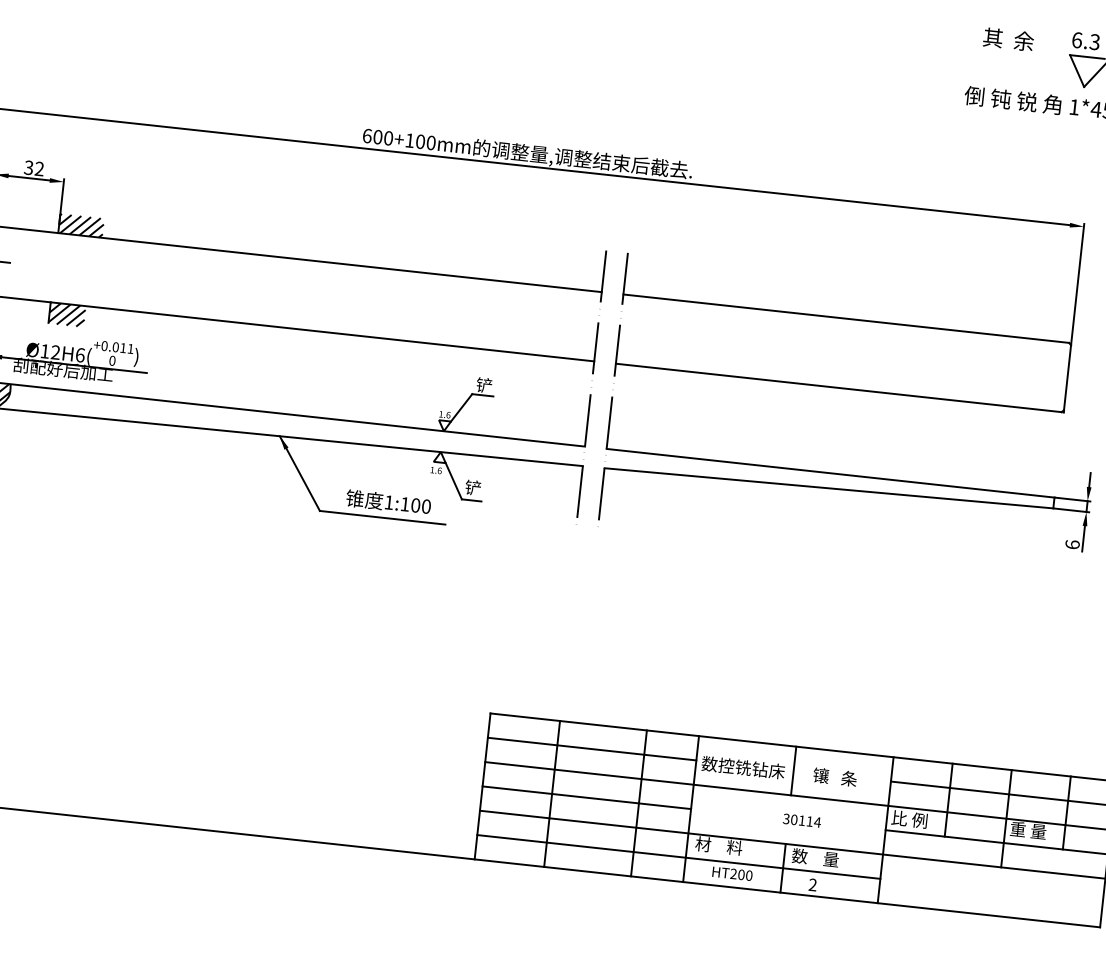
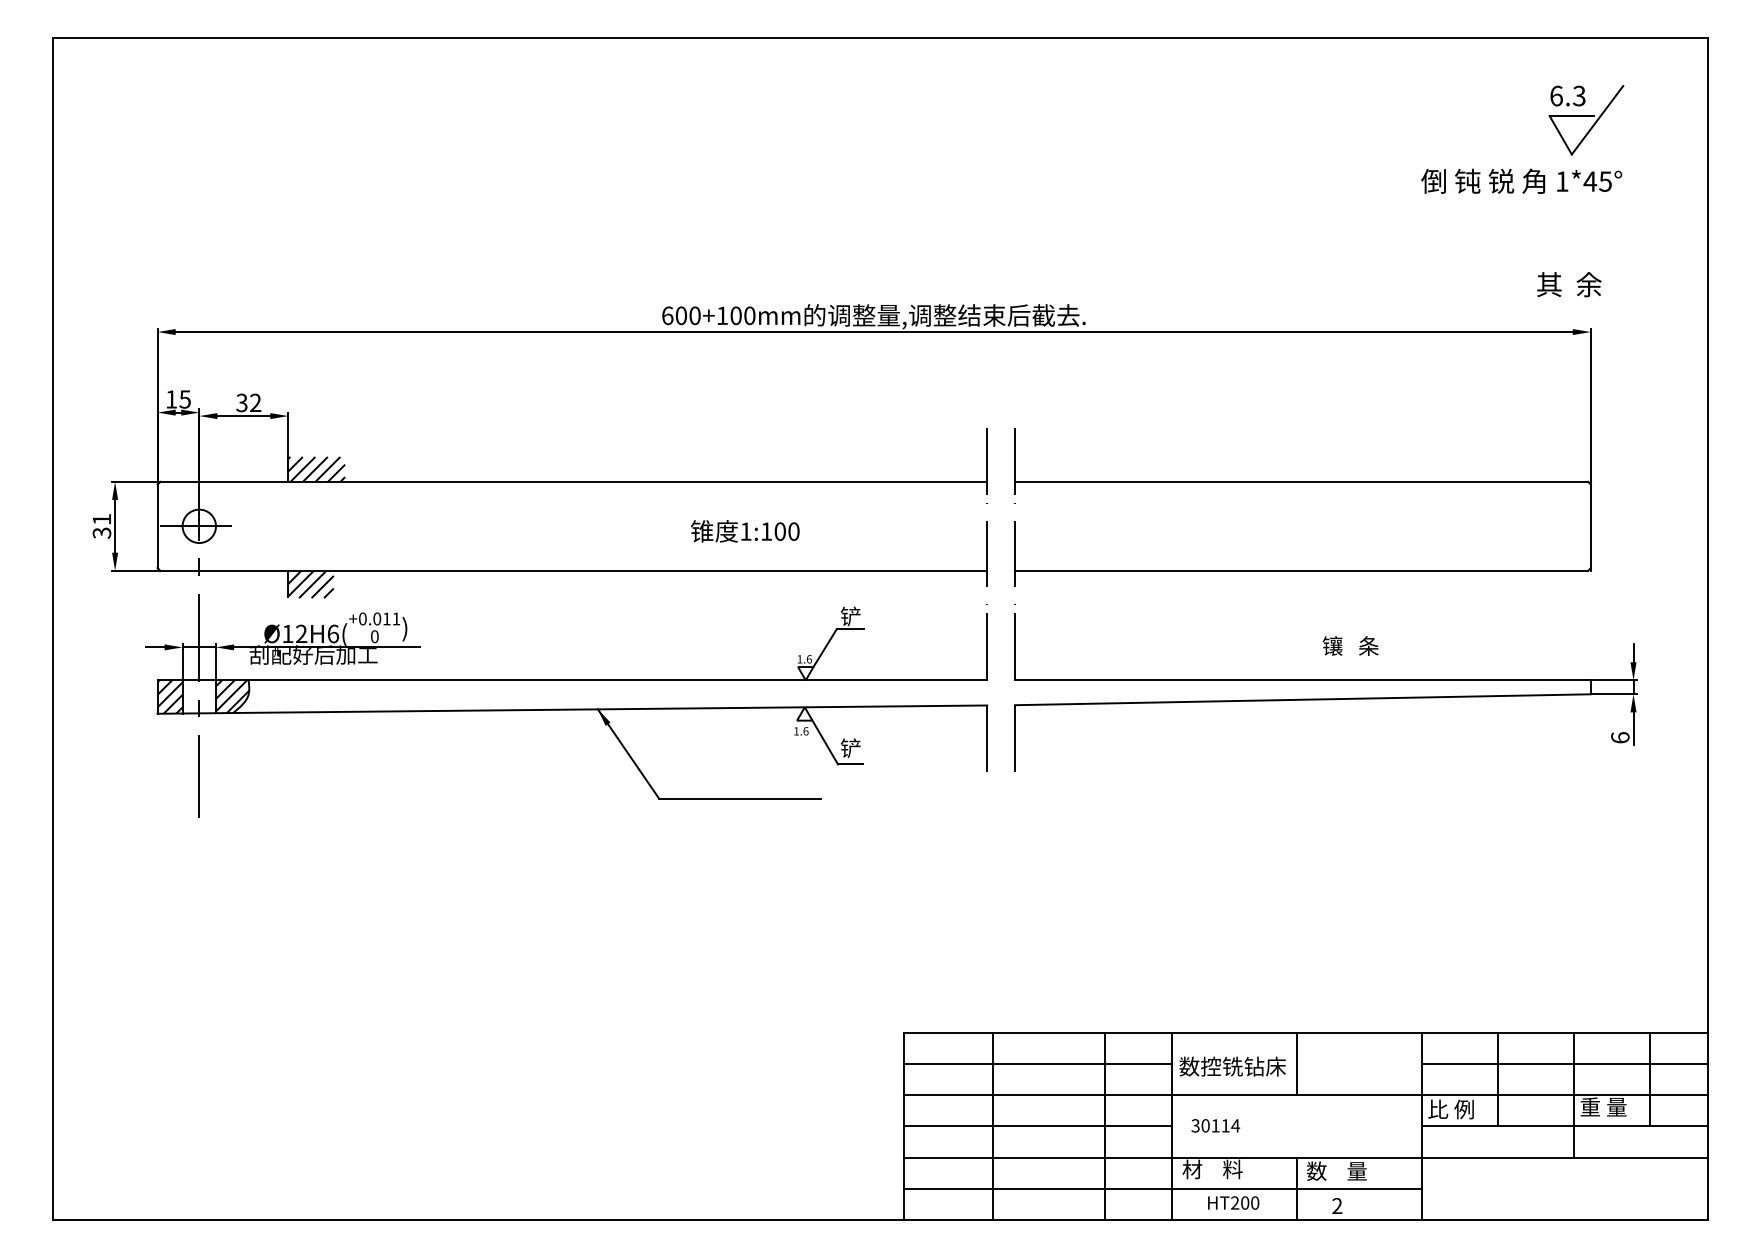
text: (1008, 39) -> (1569, 284), moved
text: (388, 502) -> (745, 531), moved
text: (835, 776) -> (1350, 645), moved
text: (801, 820) -> (1215, 1125), moved

